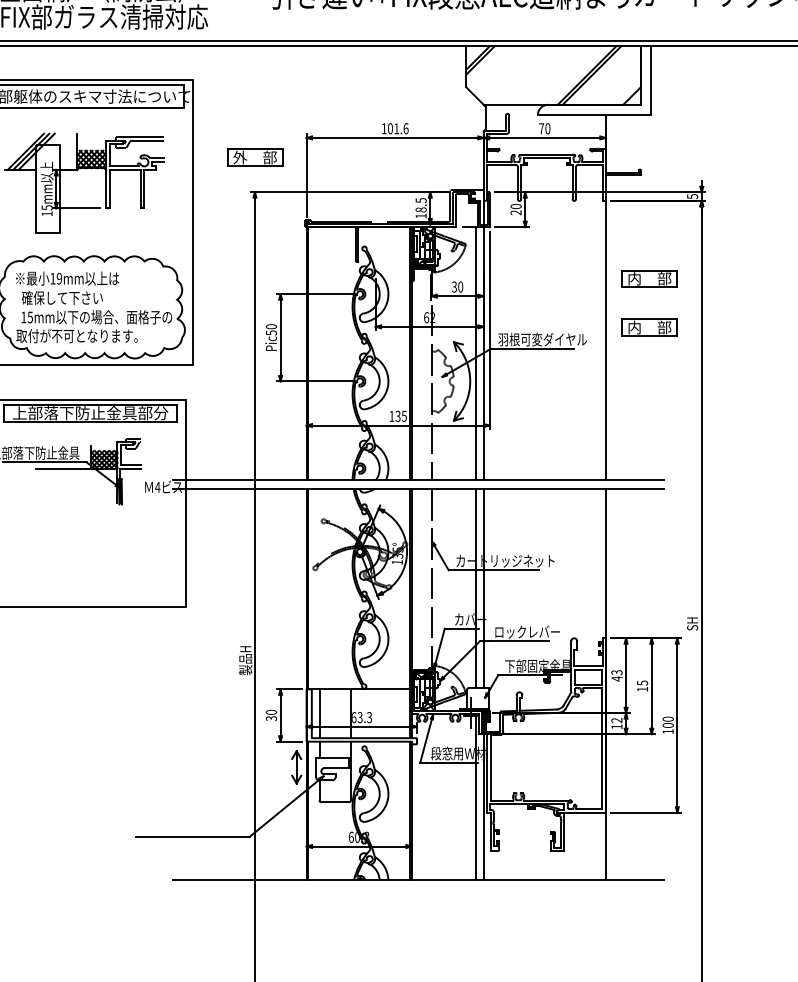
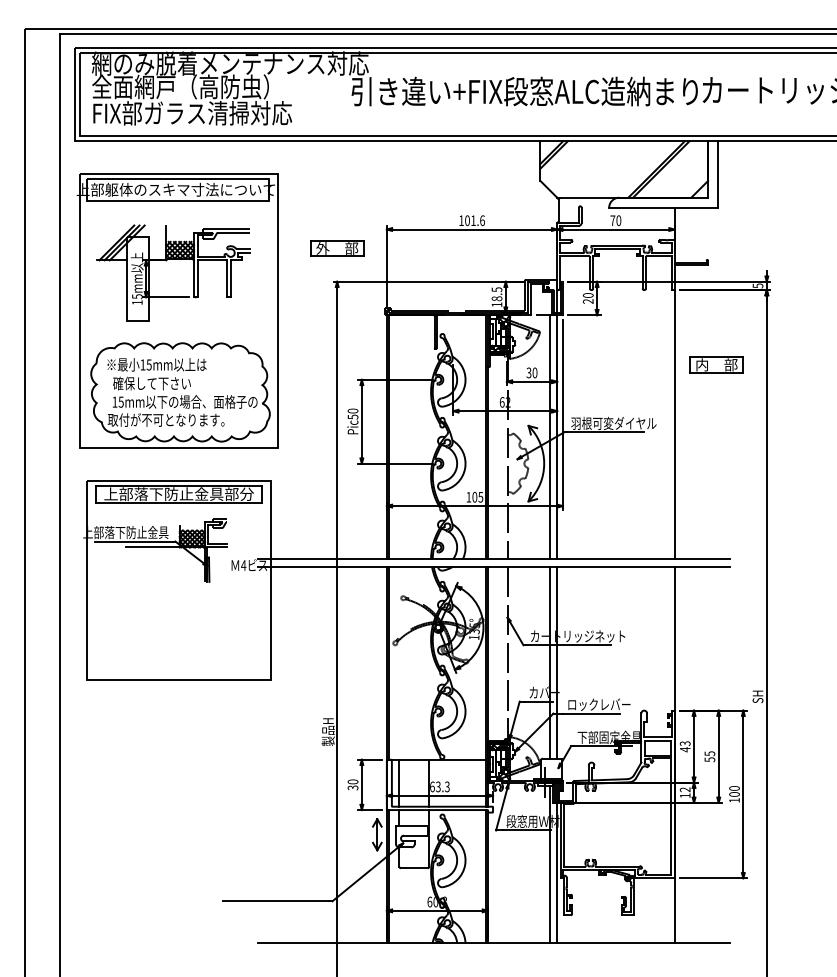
text: (58, 278) -> (148, 364), 19mm -> 15mm
part: (649, 327) -> (716, 411), removed
text: (397, 416) -> (474, 497), 135 -> 105
text: (642, 689) -> (709, 759), 15 -> 55

